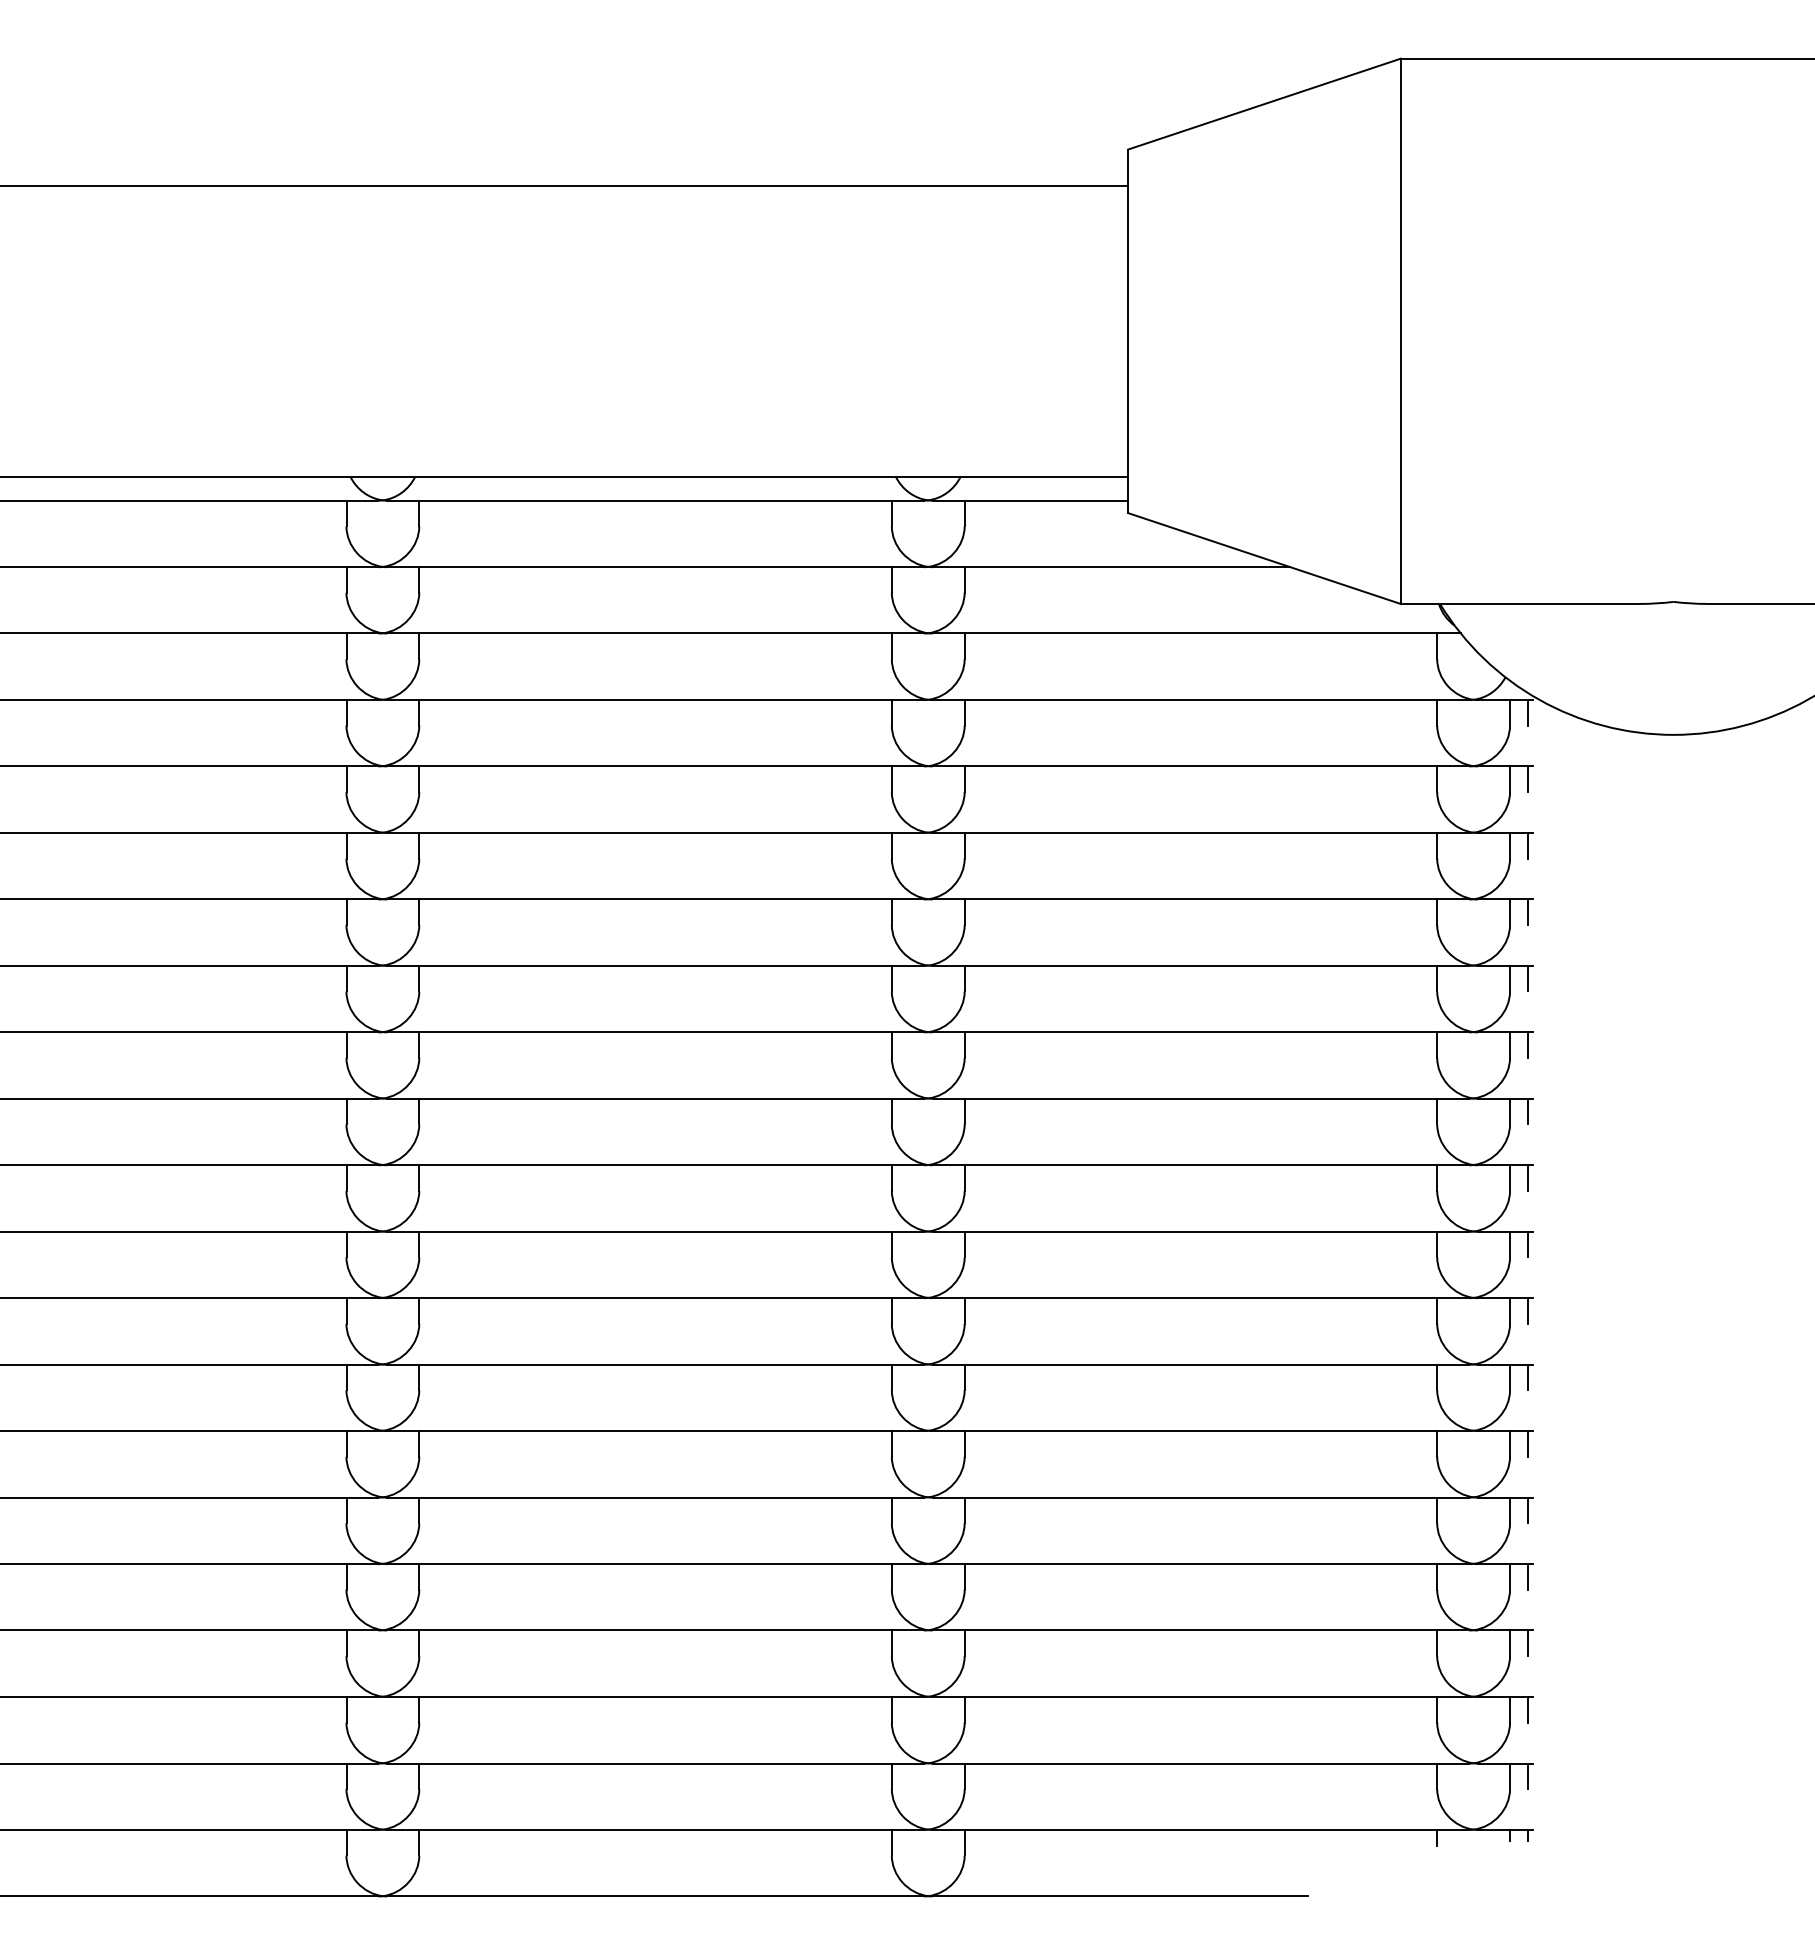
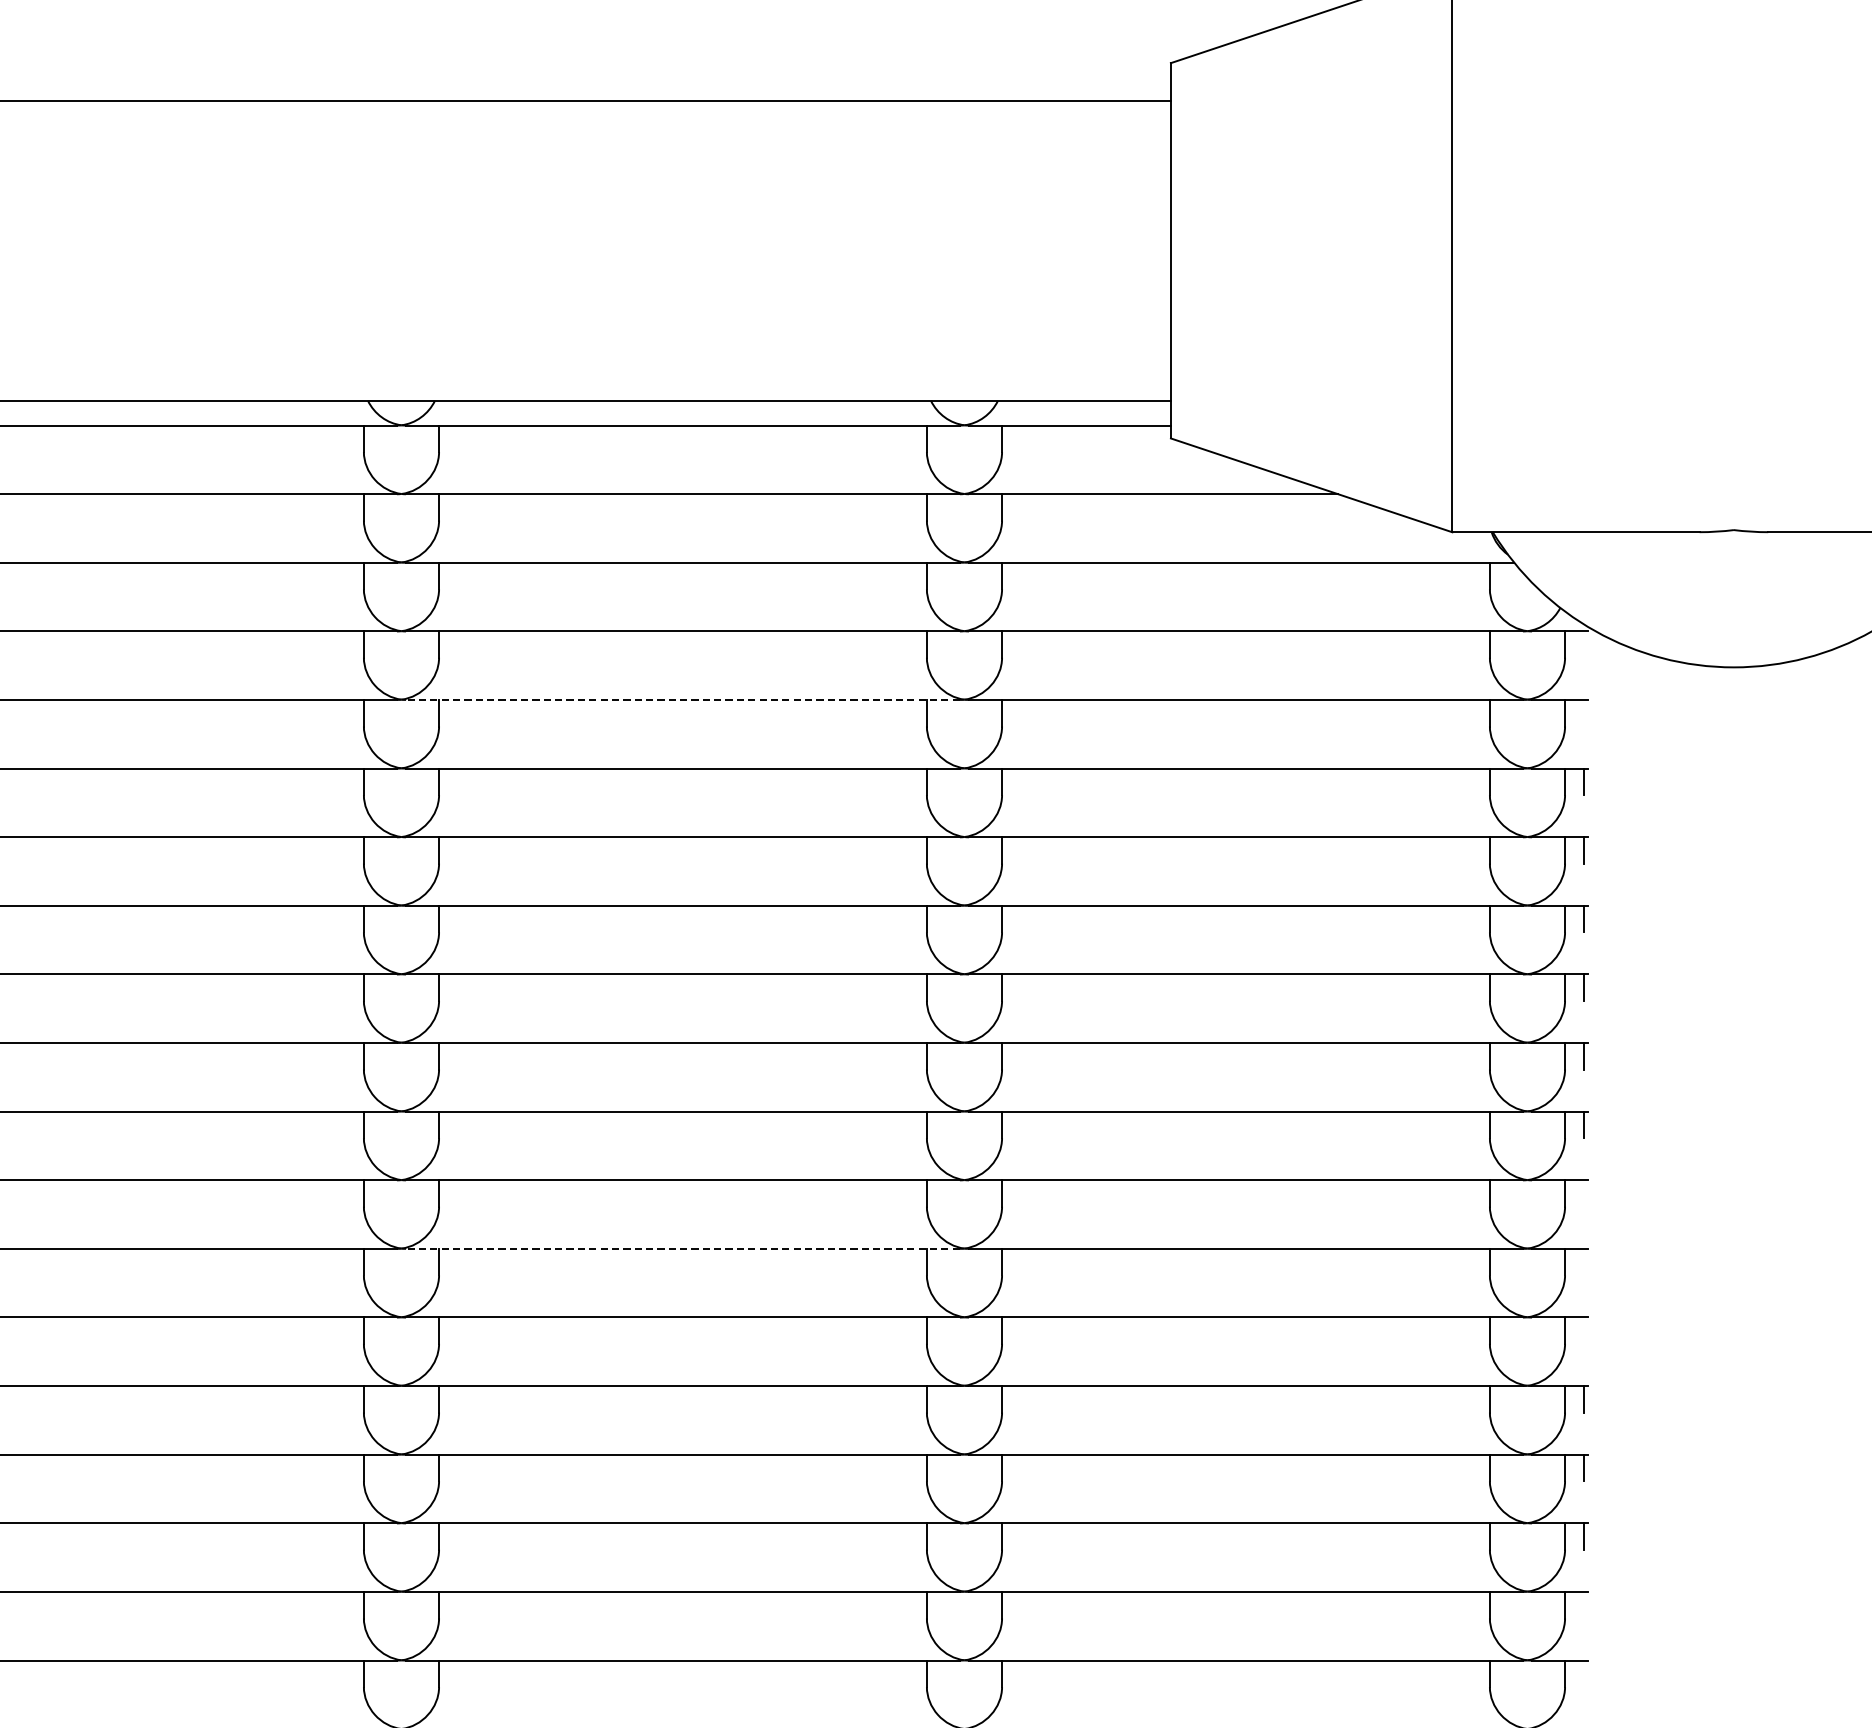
line: (1528, 712) -> (1584, 644), removed
line: (654, 766) -> (681, 700), solid -> dashed
line: (1528, 779) -> (1584, 713), removed
line: (1528, 1244) -> (1584, 1193), removed
line: (654, 1298) -> (681, 1249), solid -> dashed
line: (1528, 1310) -> (1584, 1261), removed
line: (1528, 1377) -> (1584, 1330), removed
line: (1528, 1643) -> (1584, 1605), removed
line: (1528, 1709) -> (1584, 1673), removed

